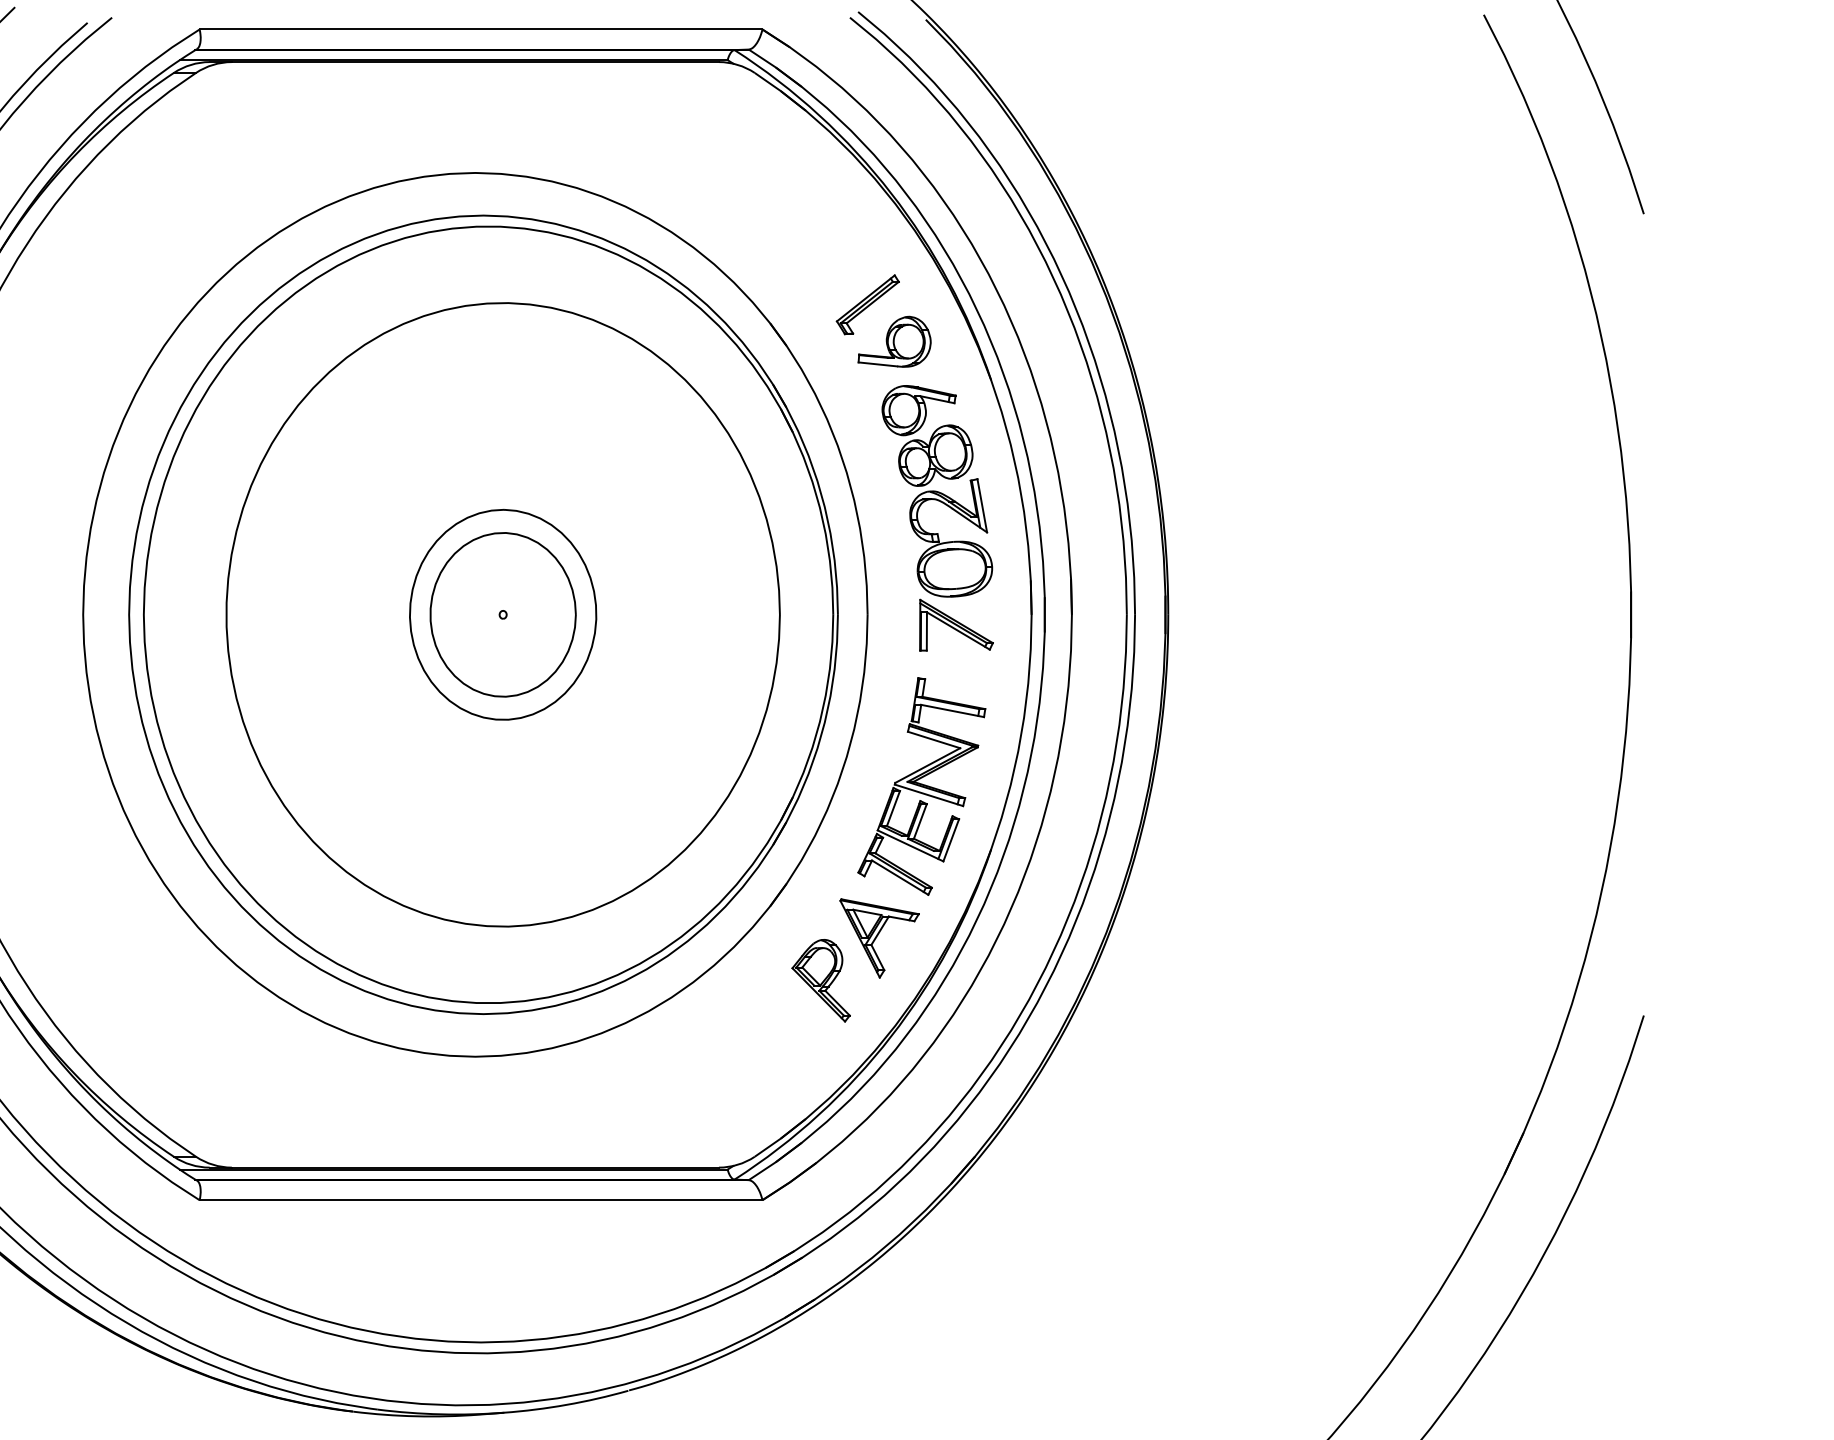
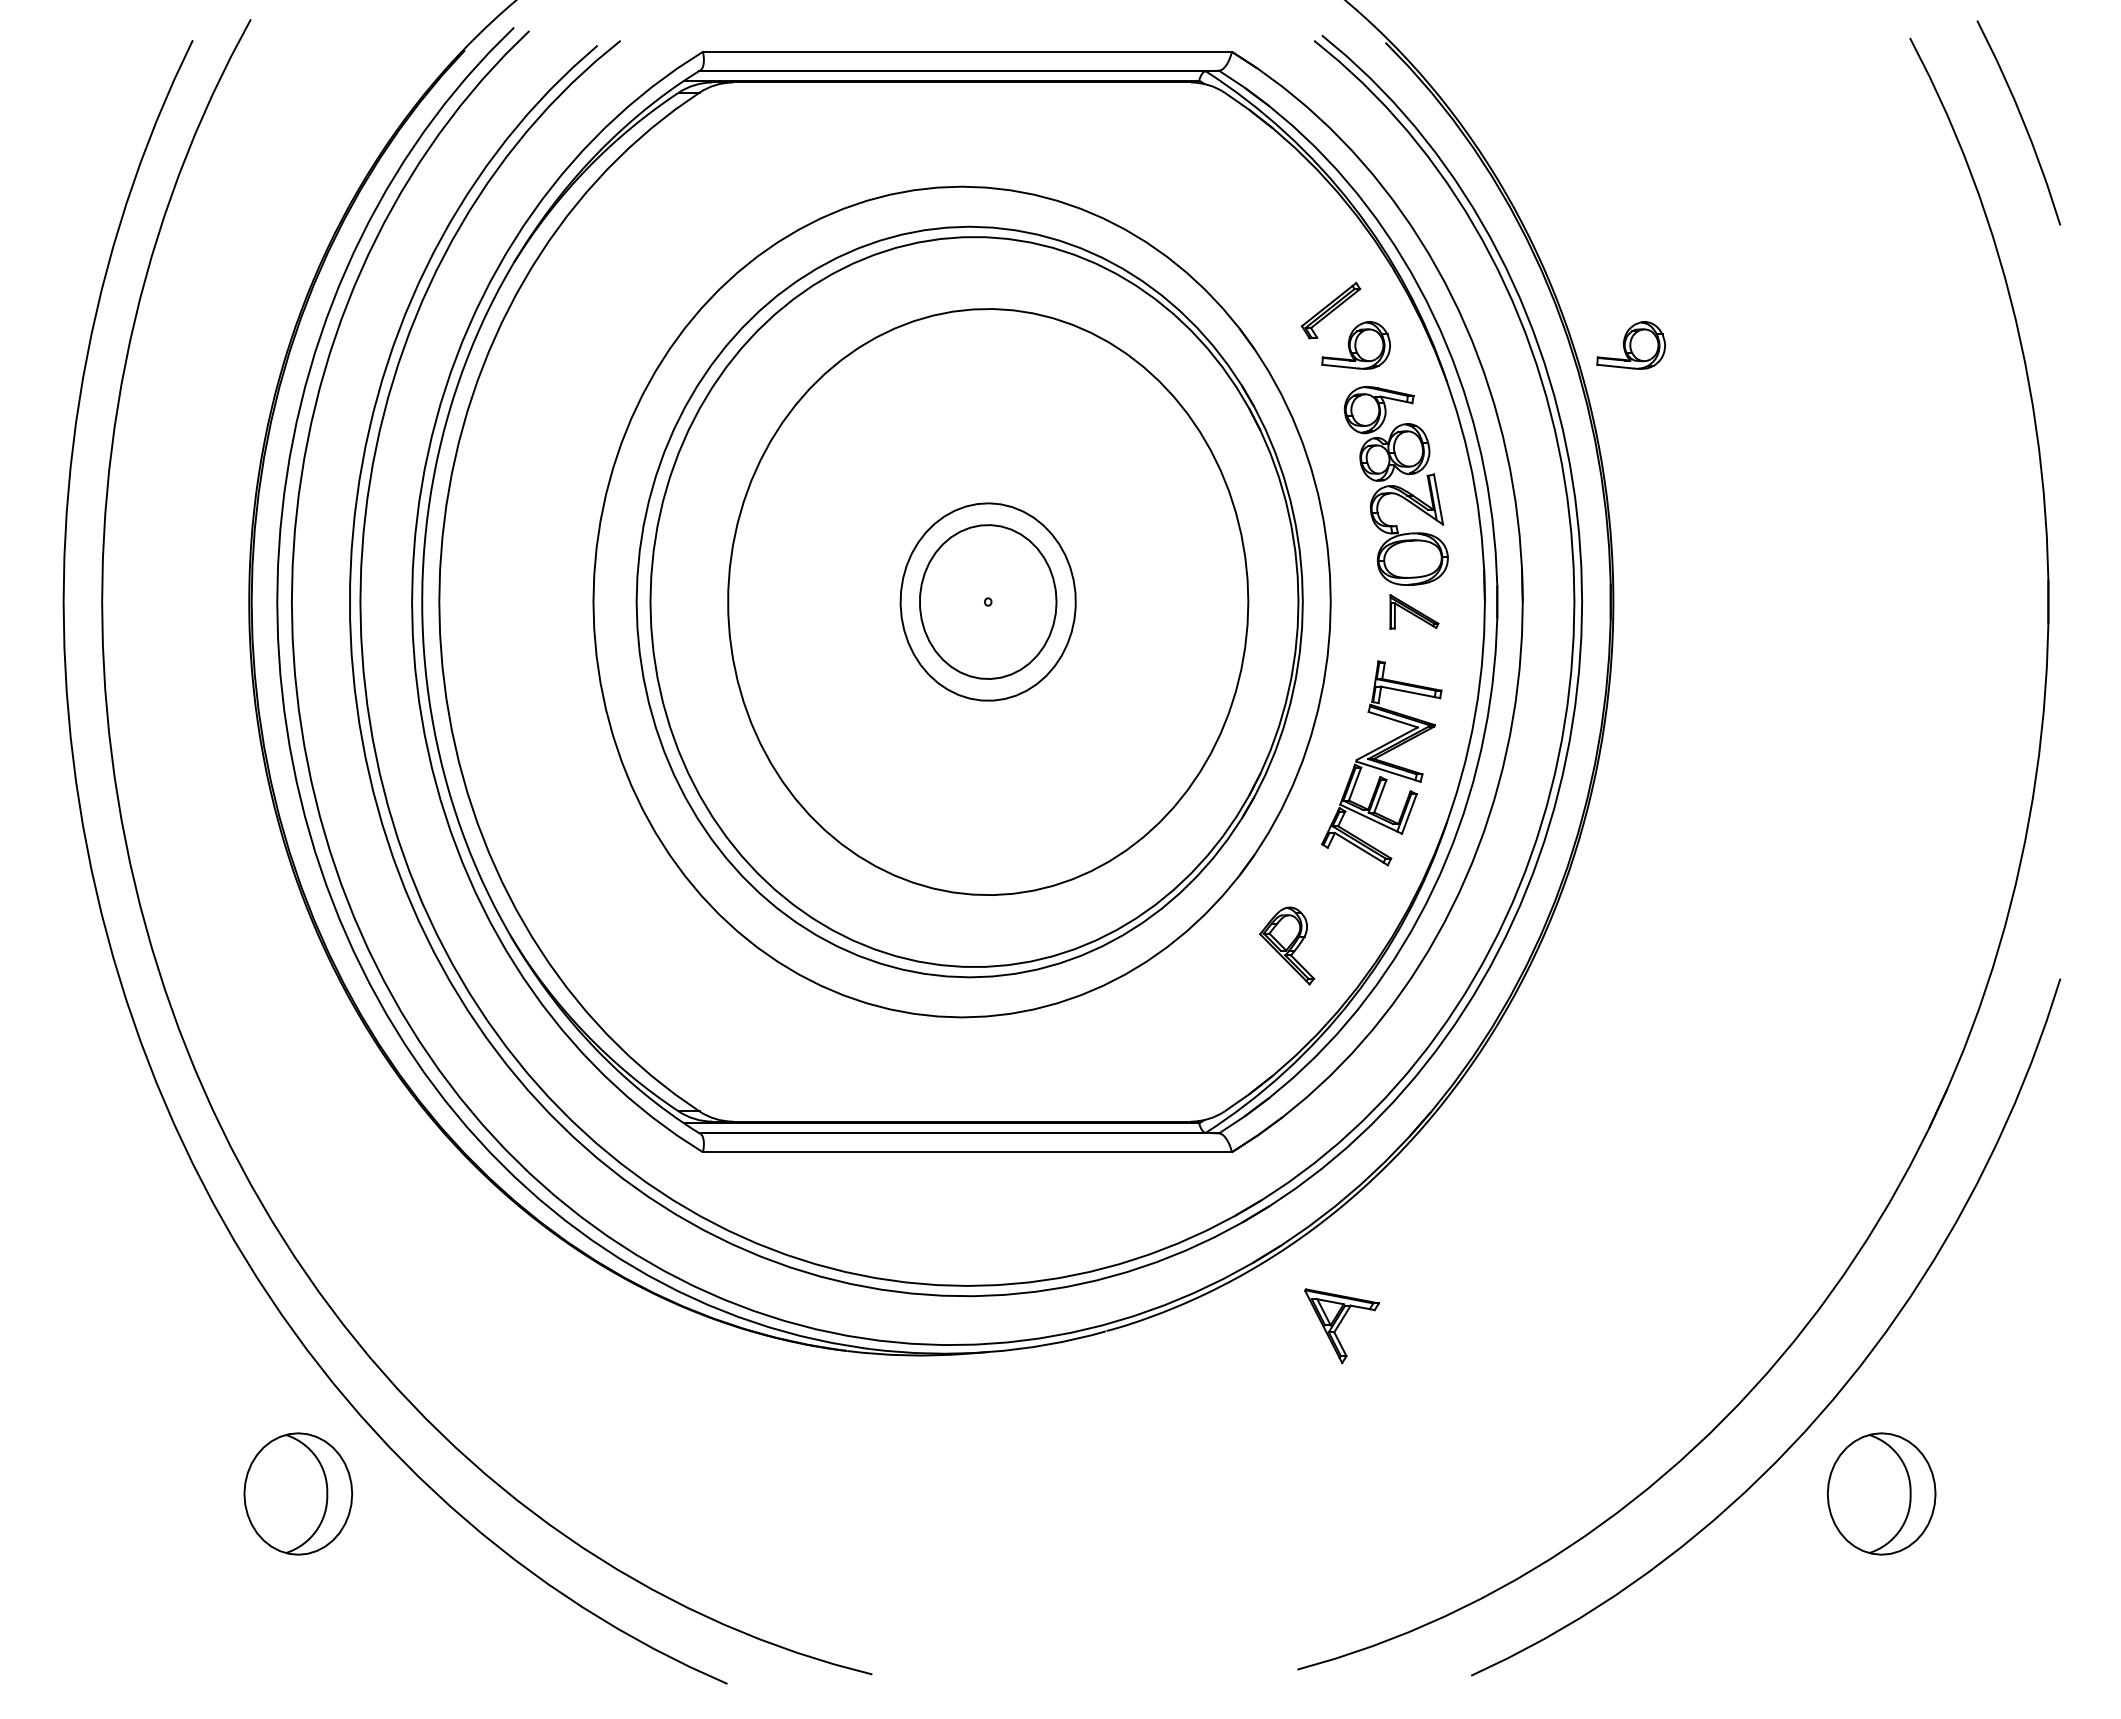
part: (1186, 341) -> (1630, 345), added
part: (956, 624) -> (1414, 611), size x0.7
part: (879, 938) -> (1341, 1326), moved

